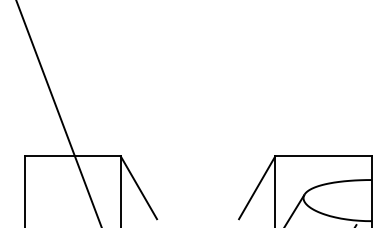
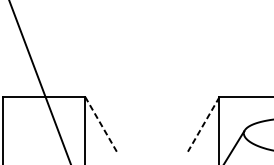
line: (138, 187) -> (100, 124), solid -> dashed
line: (256, 188) -> (203, 125), solid -> dashed

